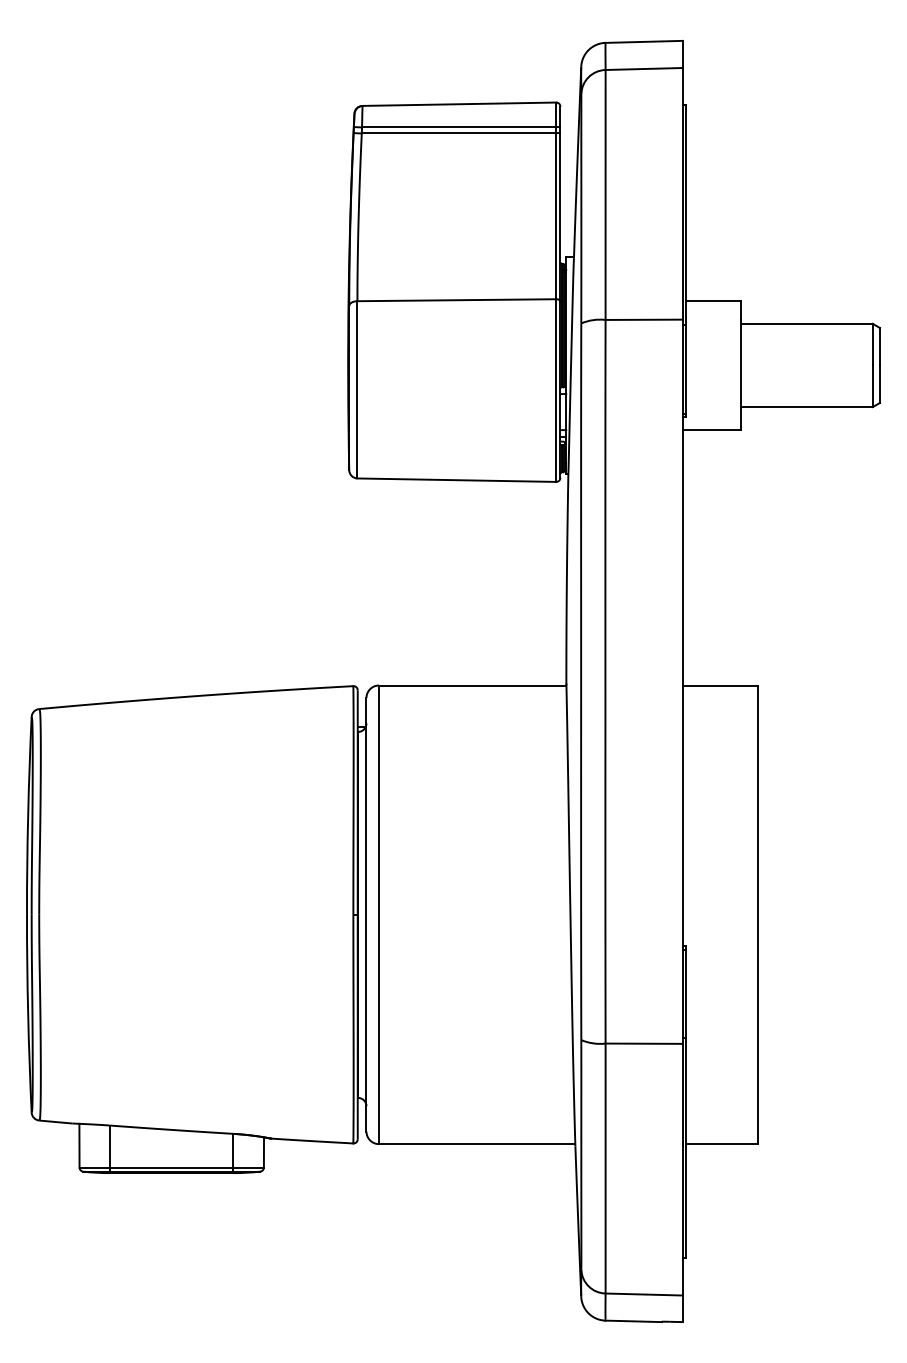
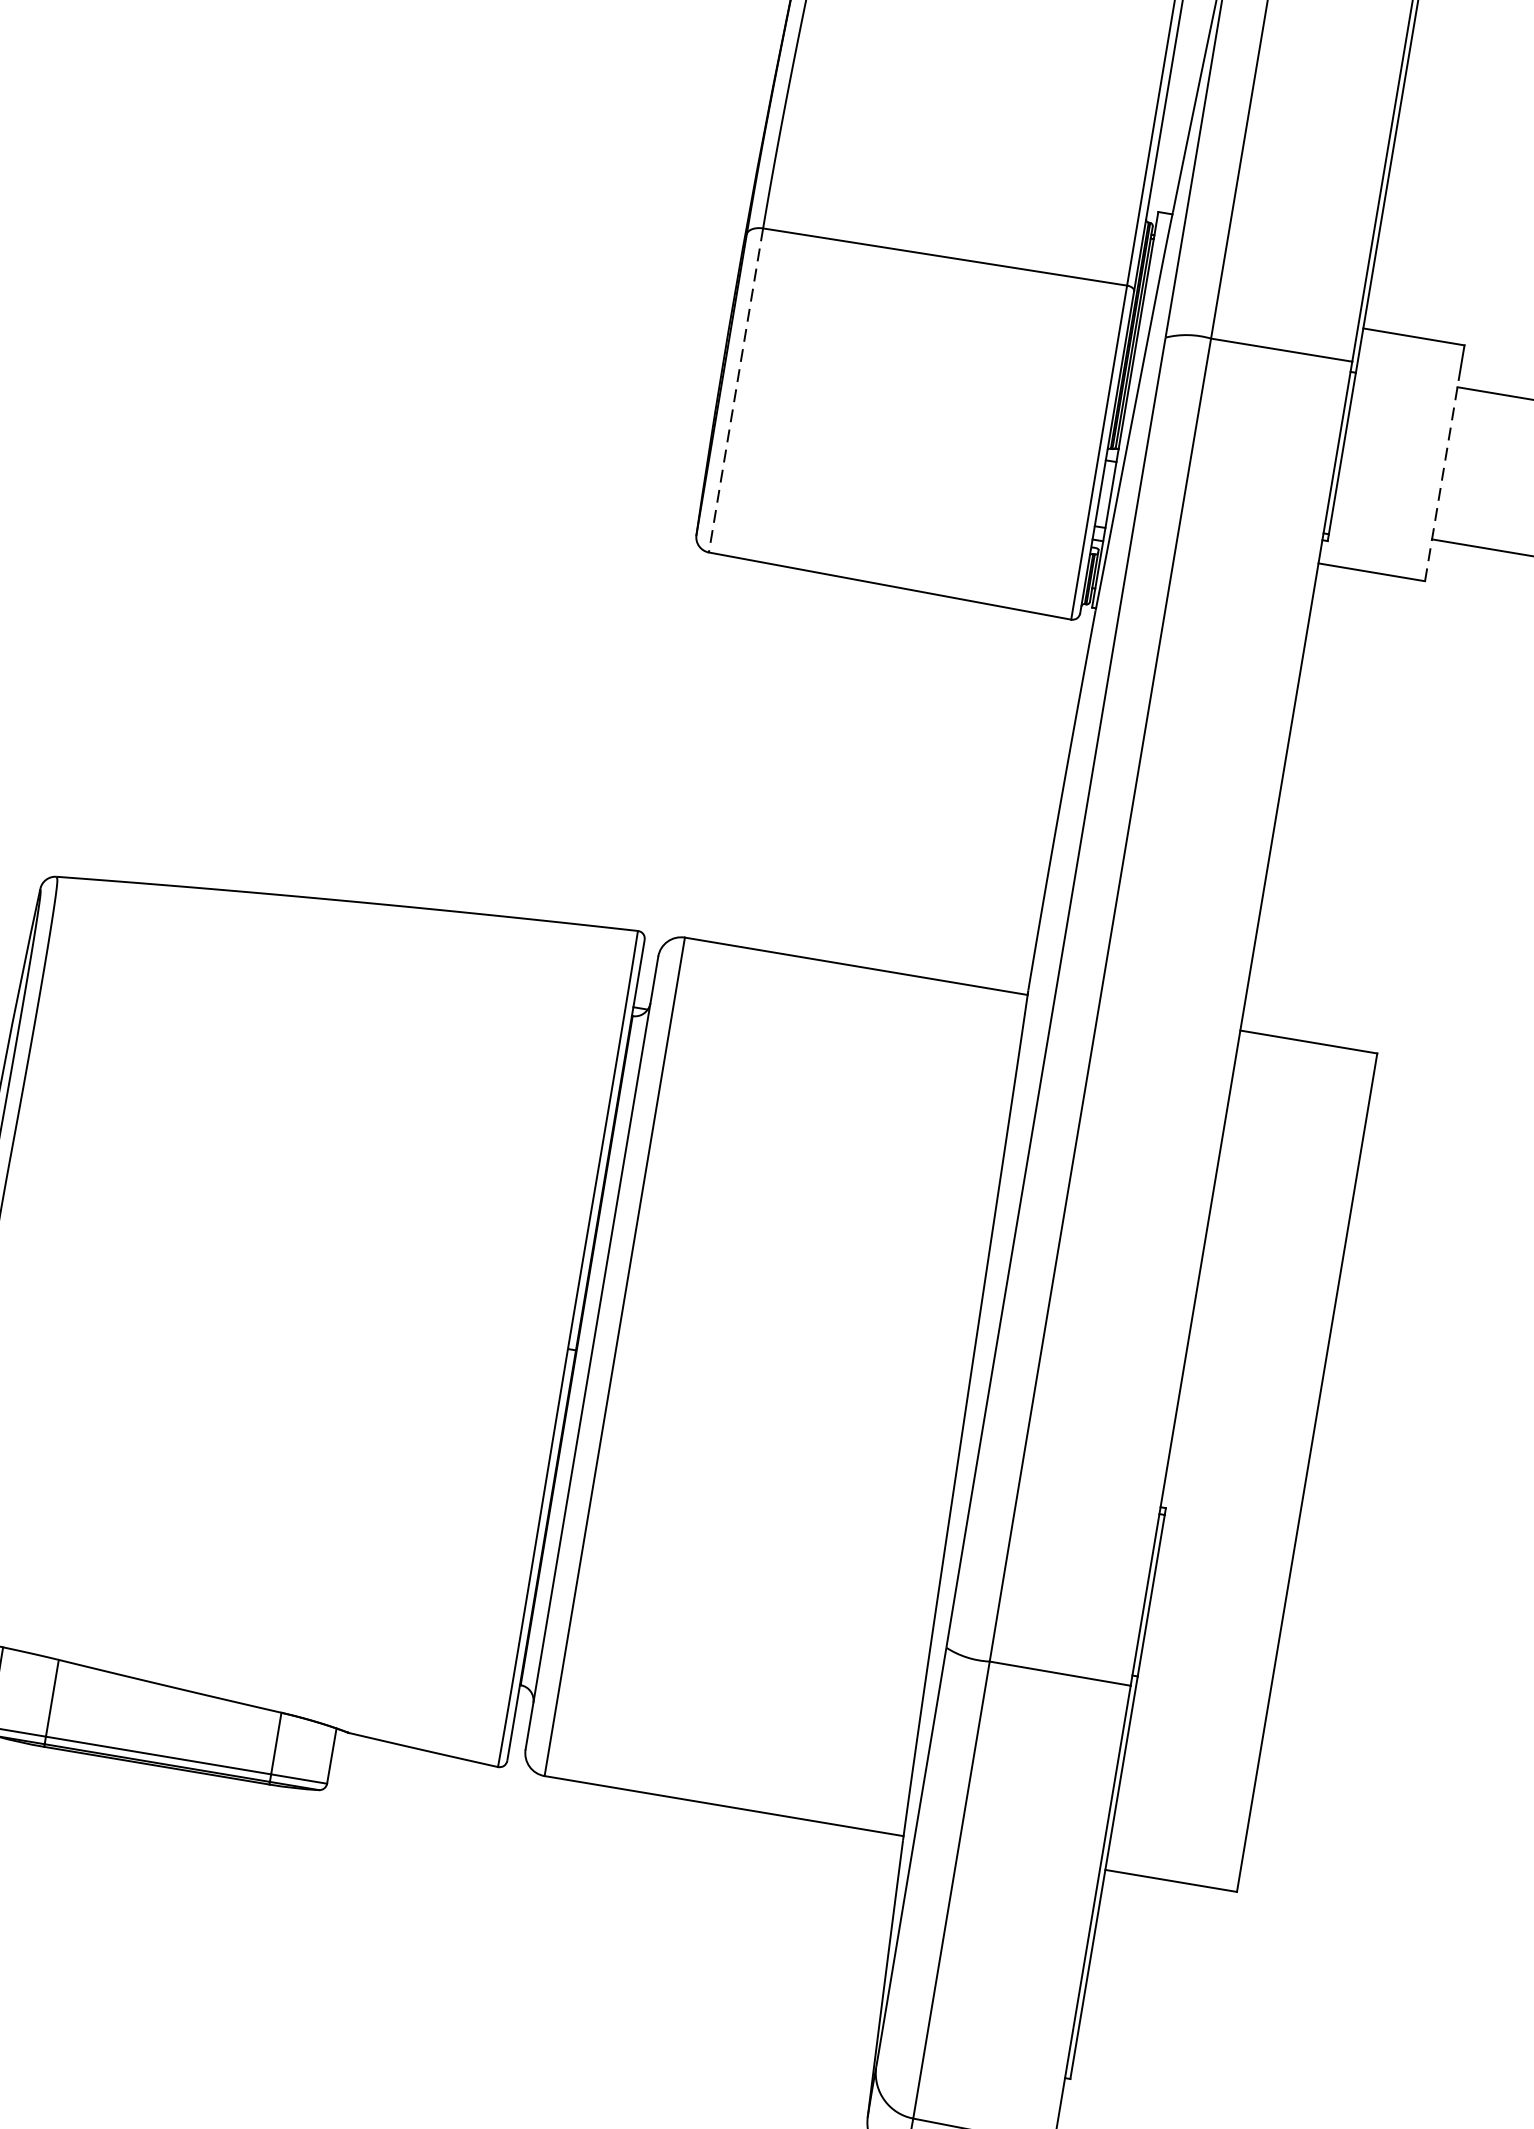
line: (741, 374) -> (1442, 479), solid -> dashed
line: (357, 389) -> (736, 389), solid -> dashed

